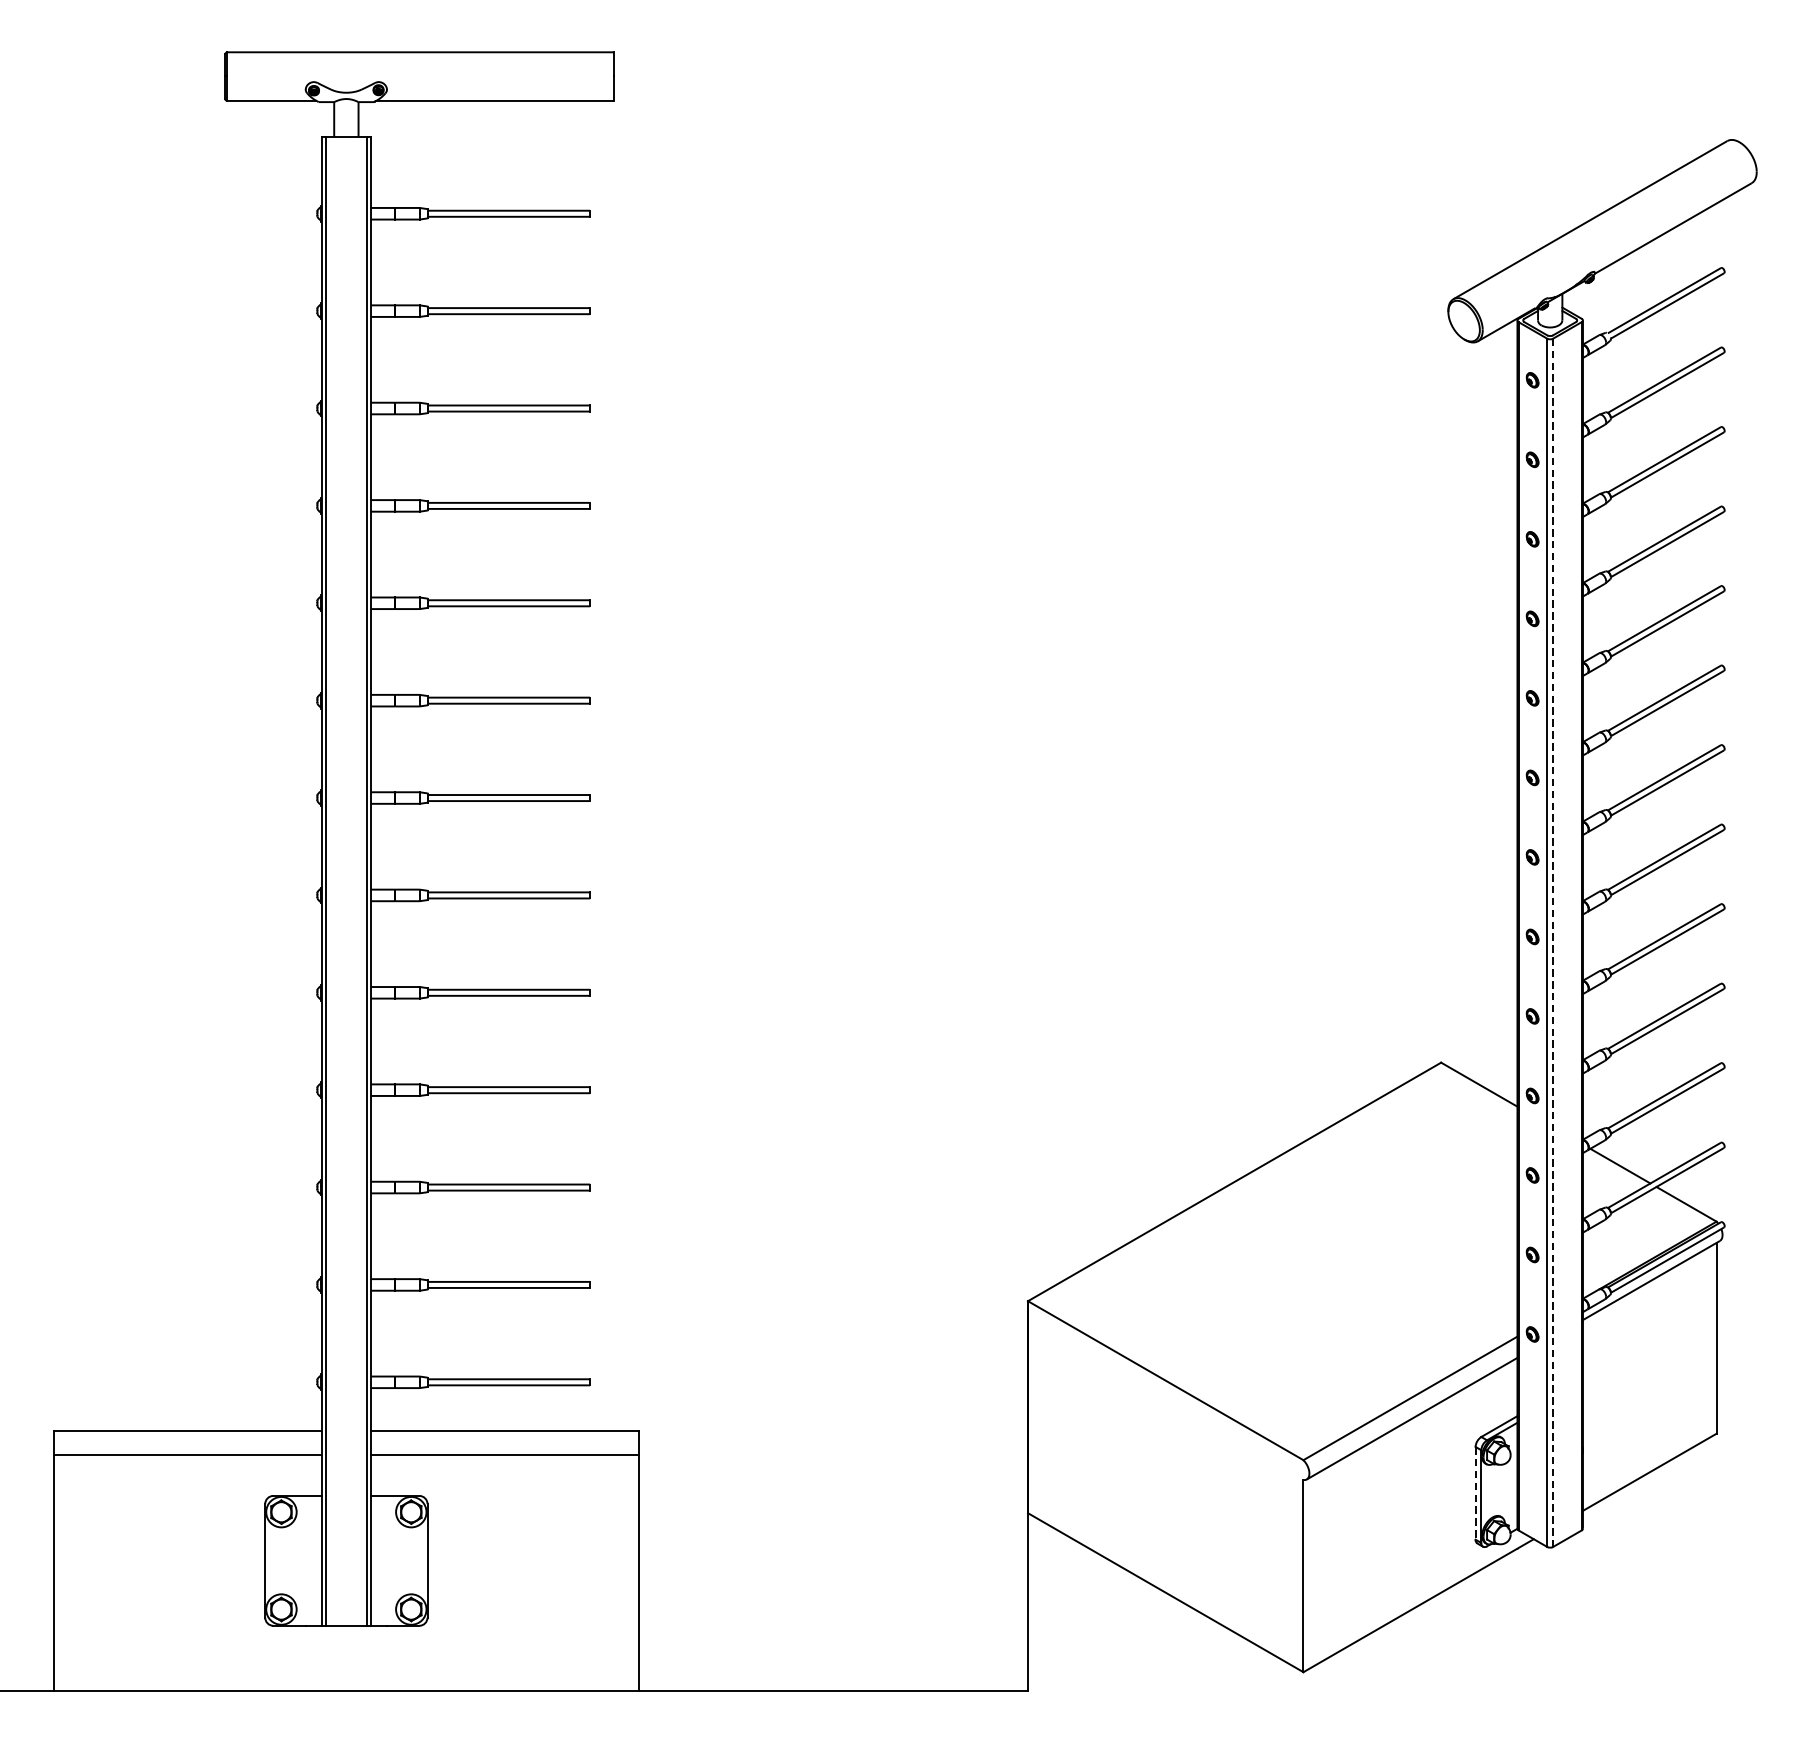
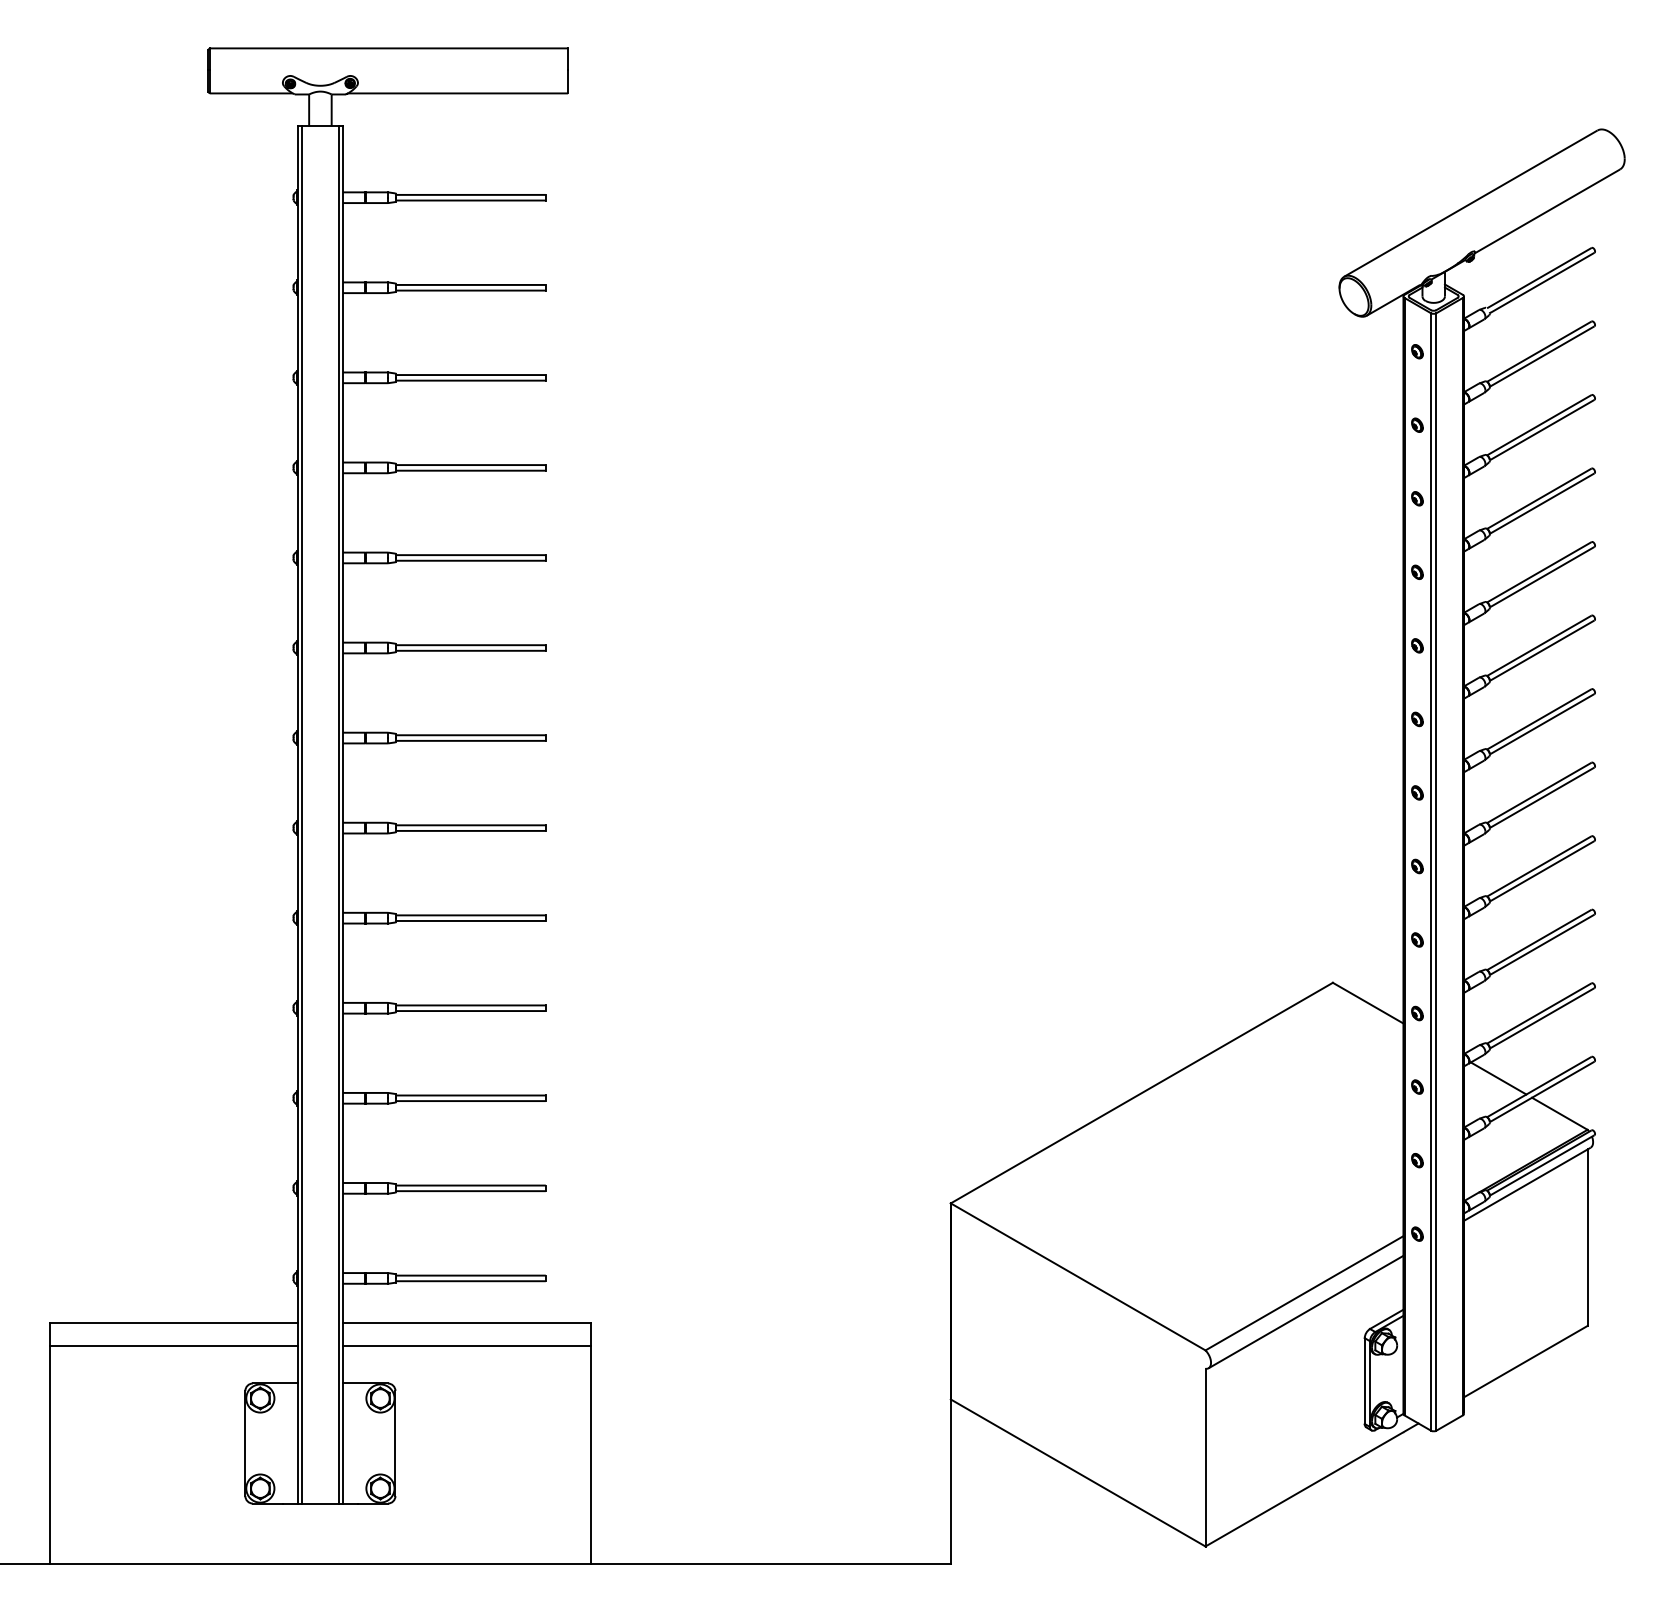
line: (1553, 943) -> (1436, 872), dashed -> solid
line: (1475, 1493) -> (1364, 1381), dashed -> solid

